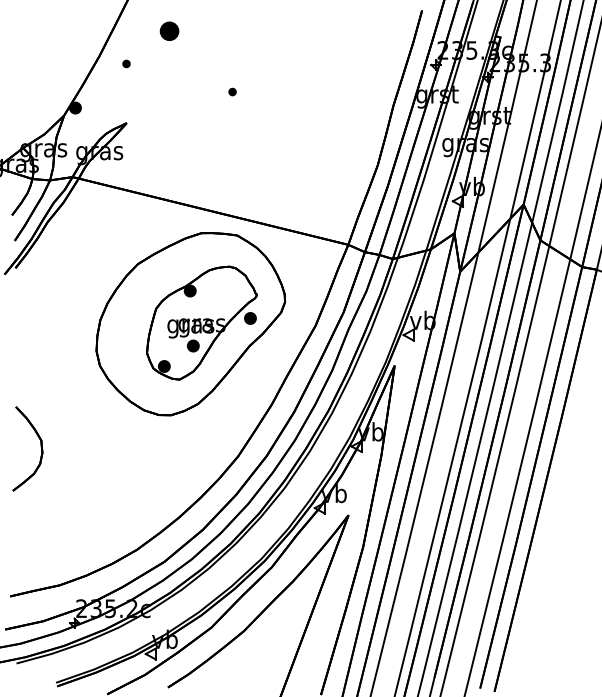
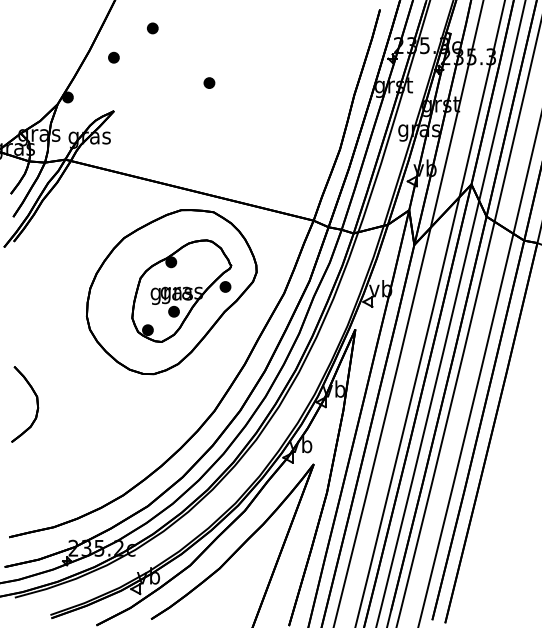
part: (169, 31) -> (152, 28), size x0.62
part: (126, 63) -> (113, 57), size x1.67
part: (232, 91) -> (209, 82), size x1.67

